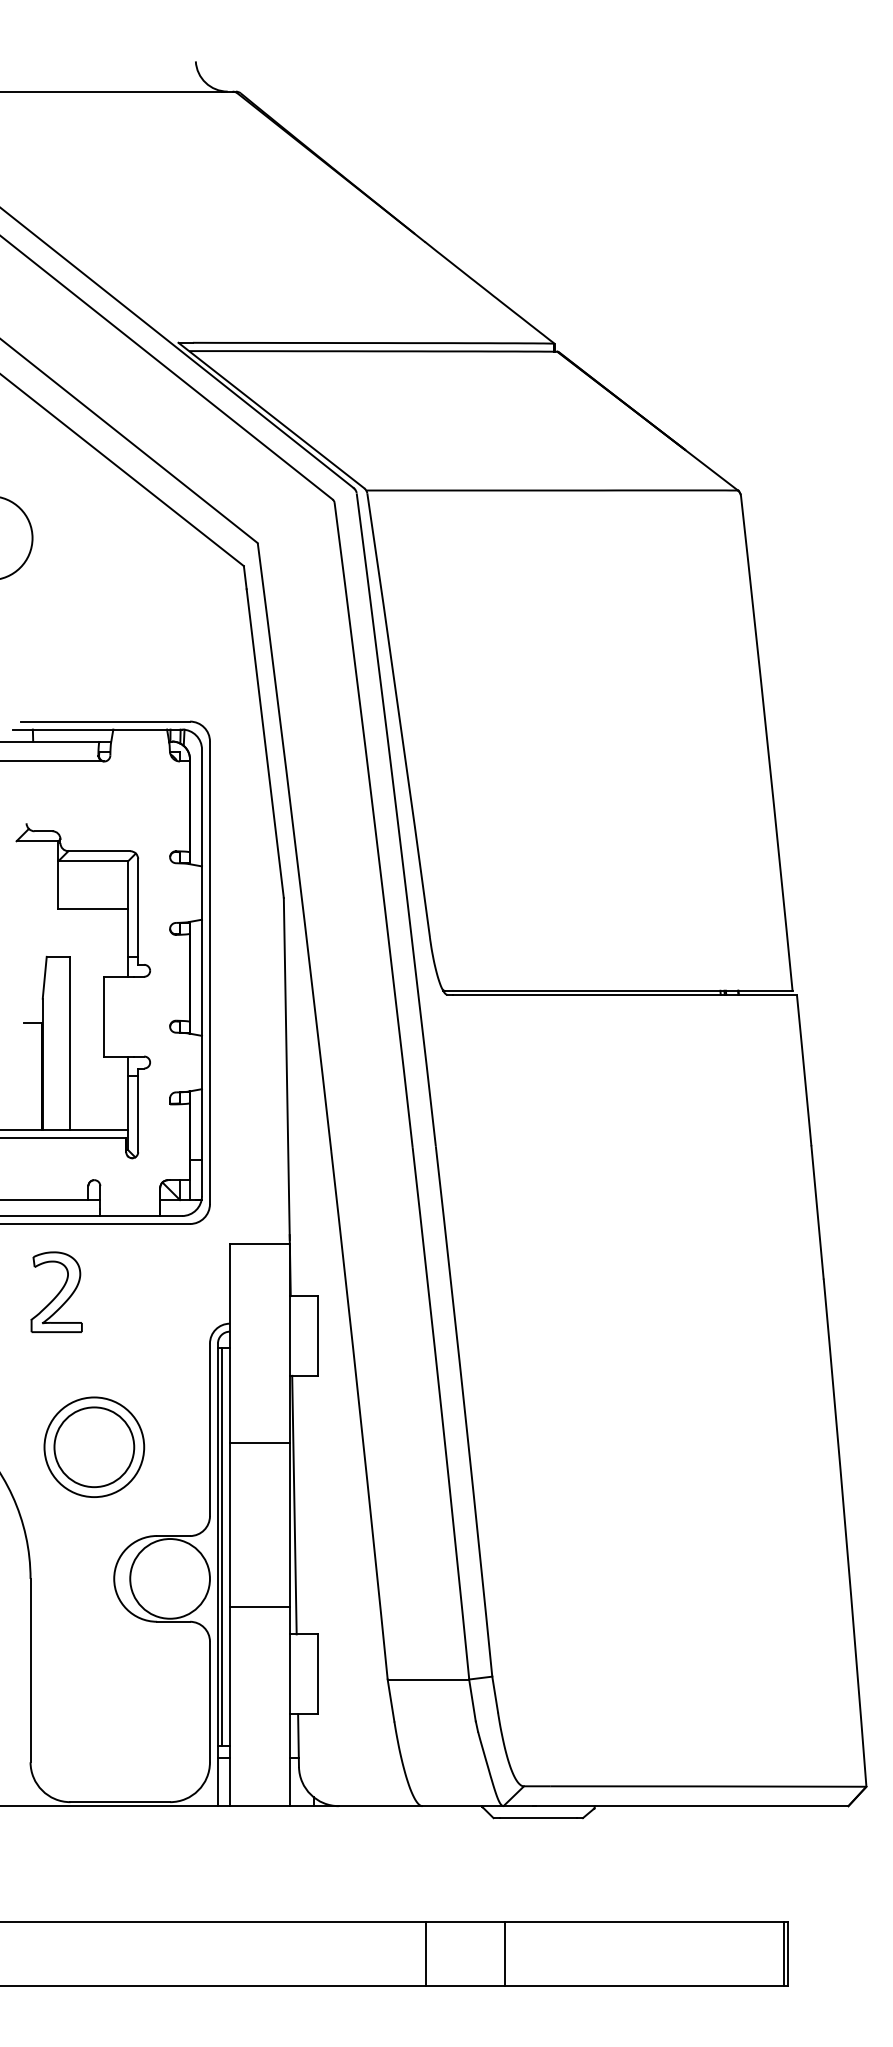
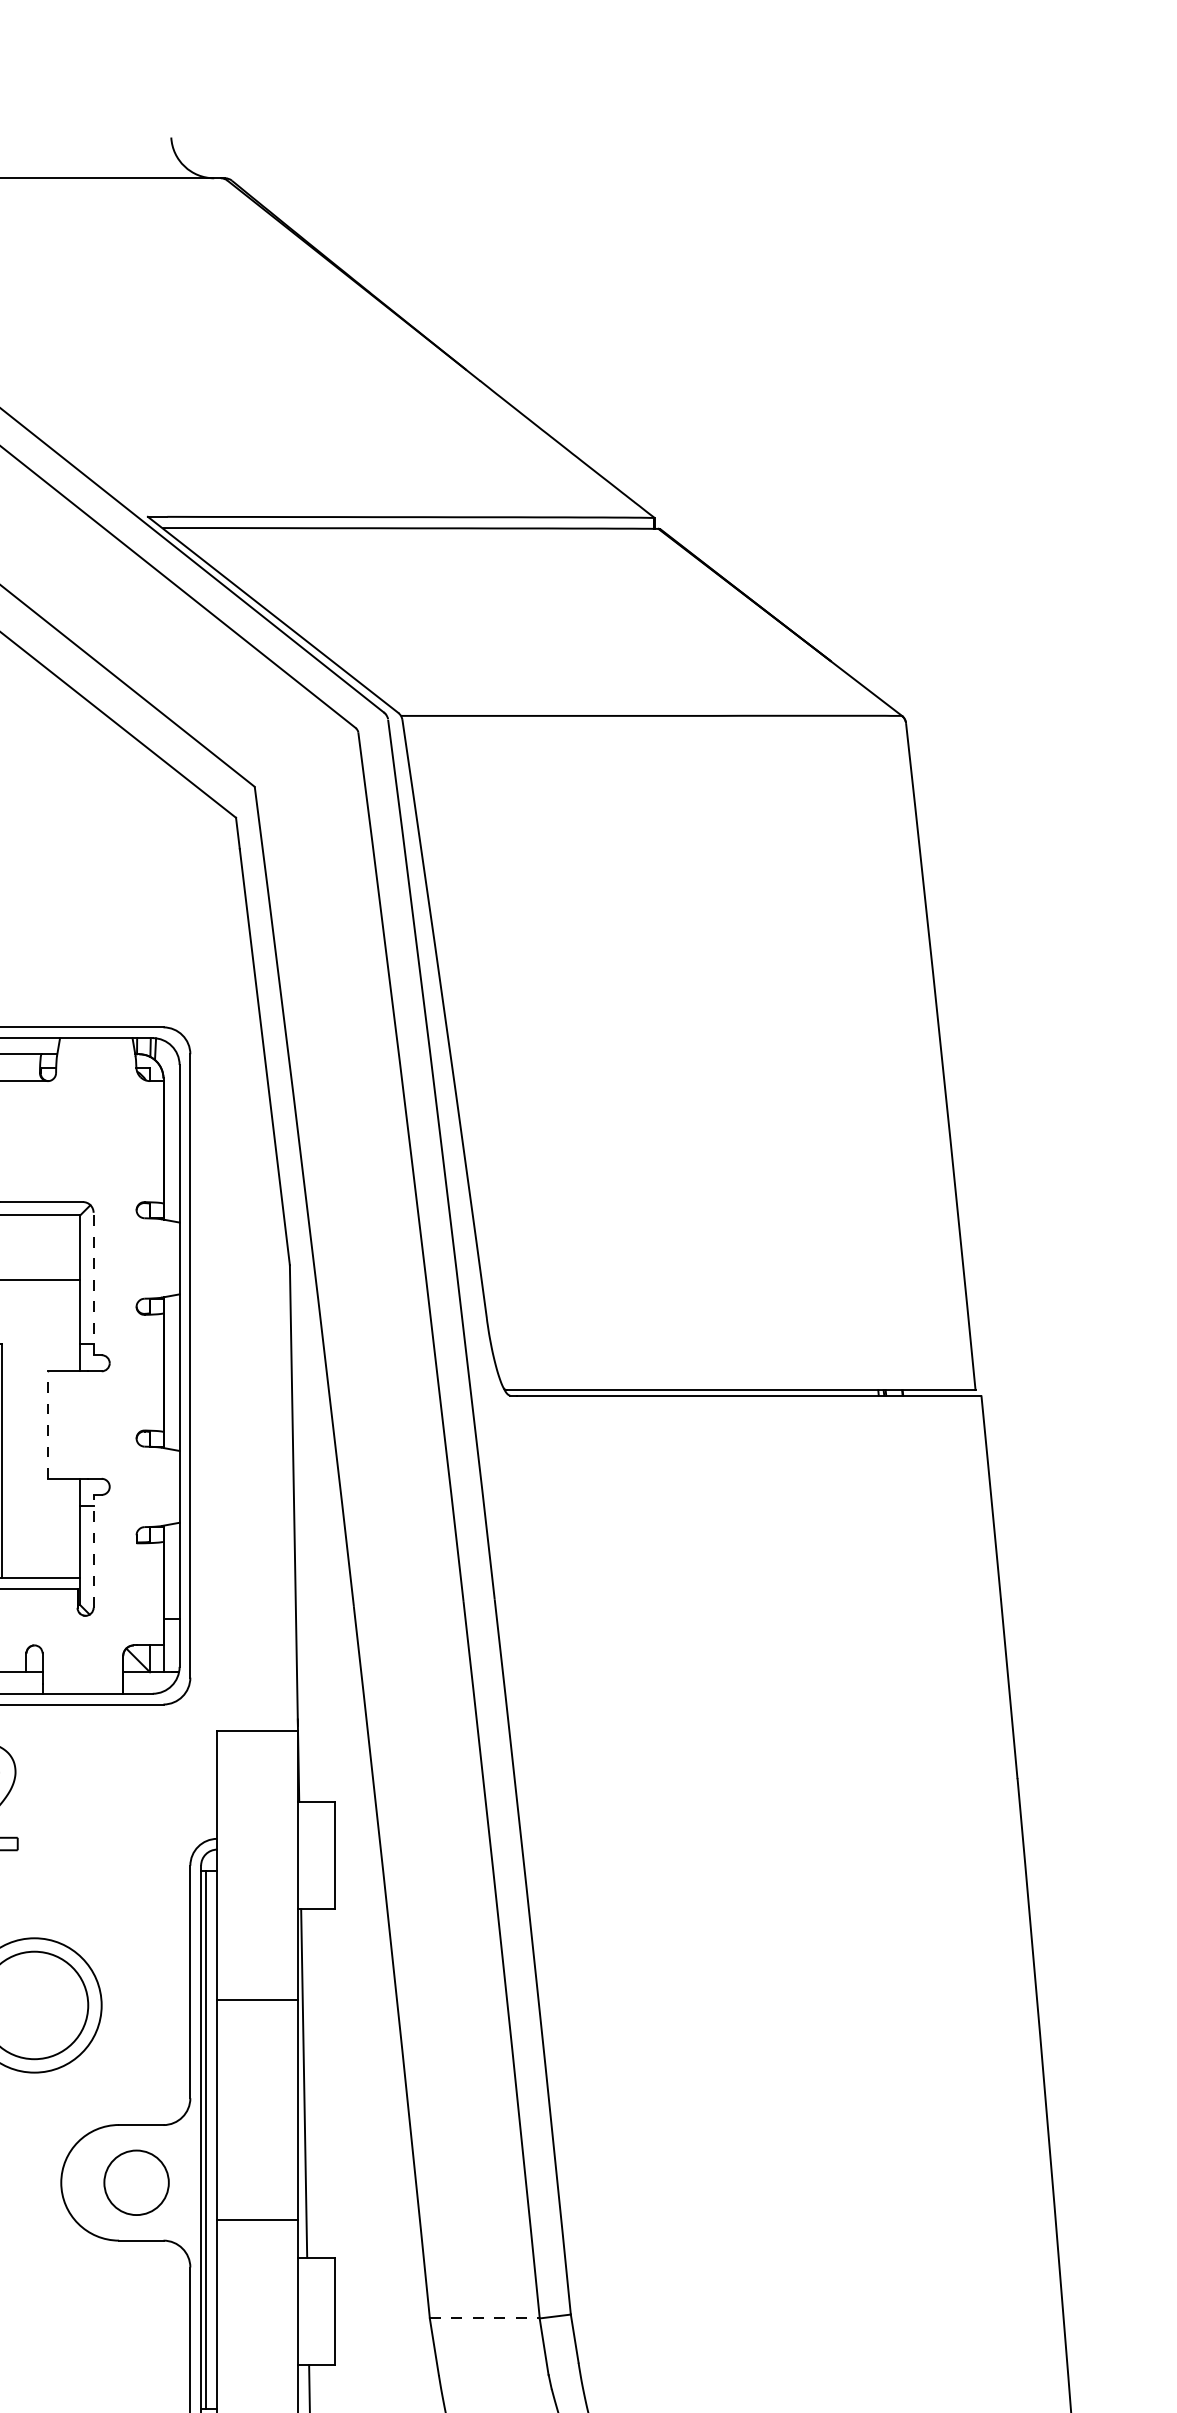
line: (138, 912) -> (94, 1284), solid -> dashed
line: (104, 1016) -> (48, 1424), solid -> dashed
line: (138, 1110) -> (94, 1551), solid -> dashed
circle: (169, 1578) -> (135, 2182), size x0.6
line: (428, 1679) -> (484, 2318), solid -> dashed

